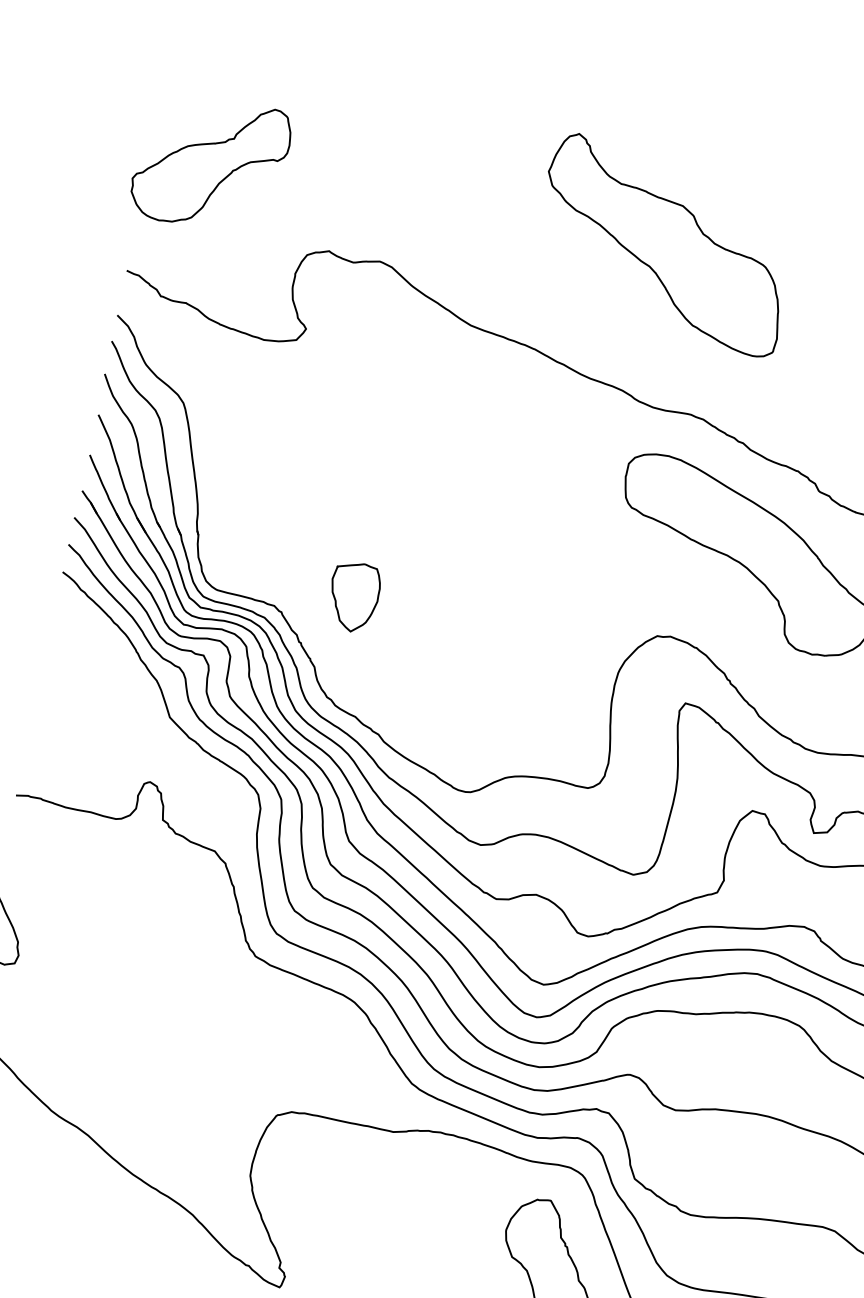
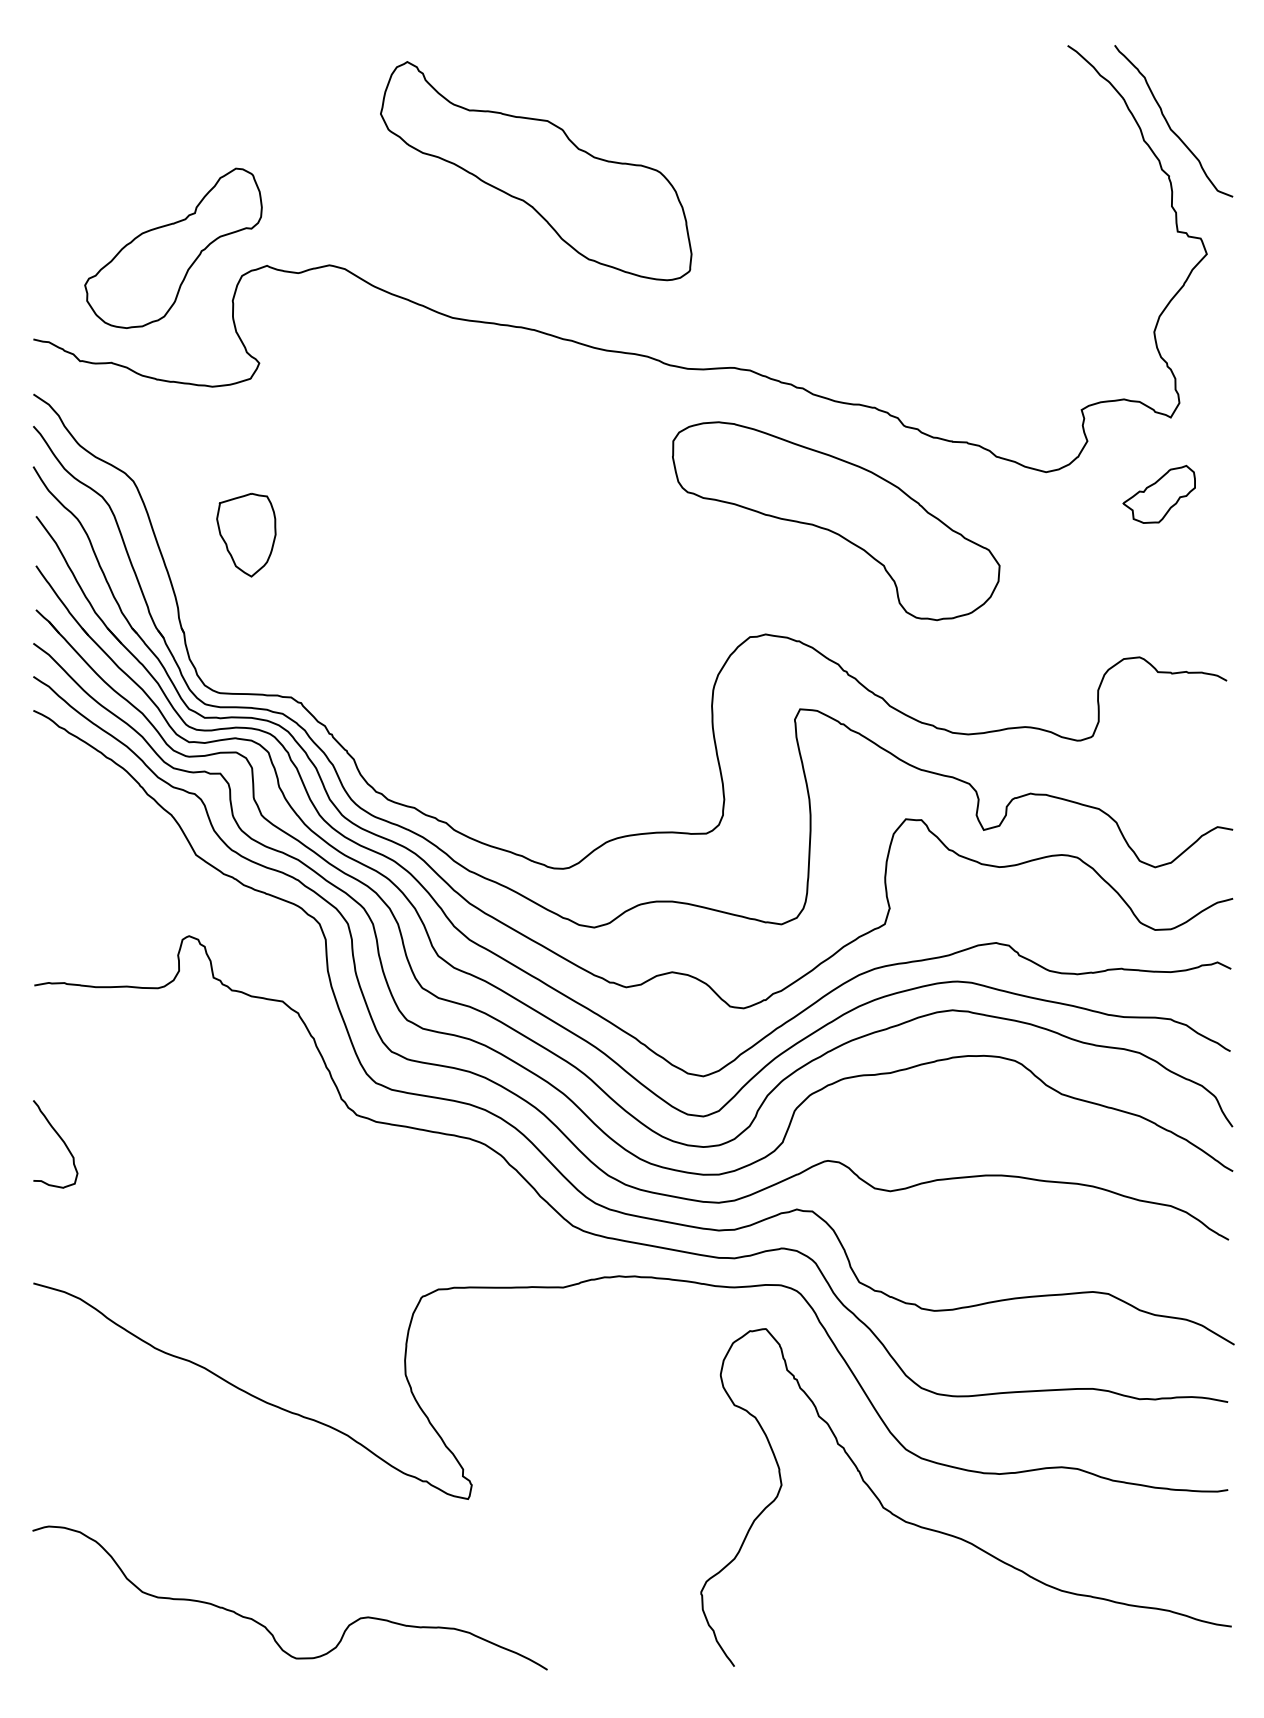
part: (210, 162) -> (173, 247), moved
part: (665, 245) -> (536, 171), moved
part: (353, 596) -> (246, 534), moved

